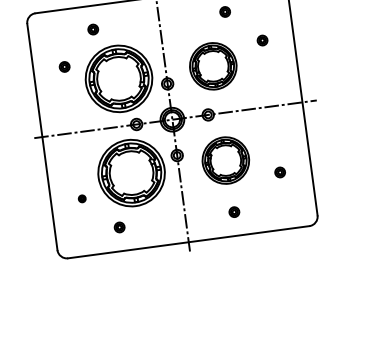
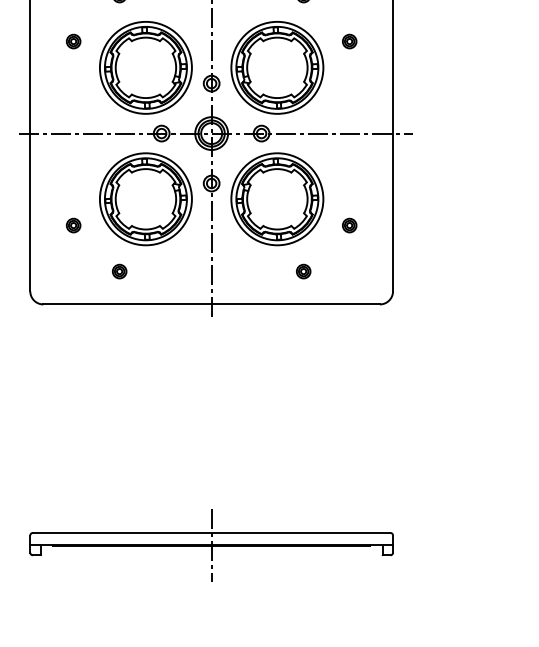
part: (213, 66) -> (277, 67), size x1.43
part: (225, 160) -> (277, 199), size x1.43
part: (82, 198) -> (73, 225), size x1.43
part: (234, 212) -> (303, 271), moved

